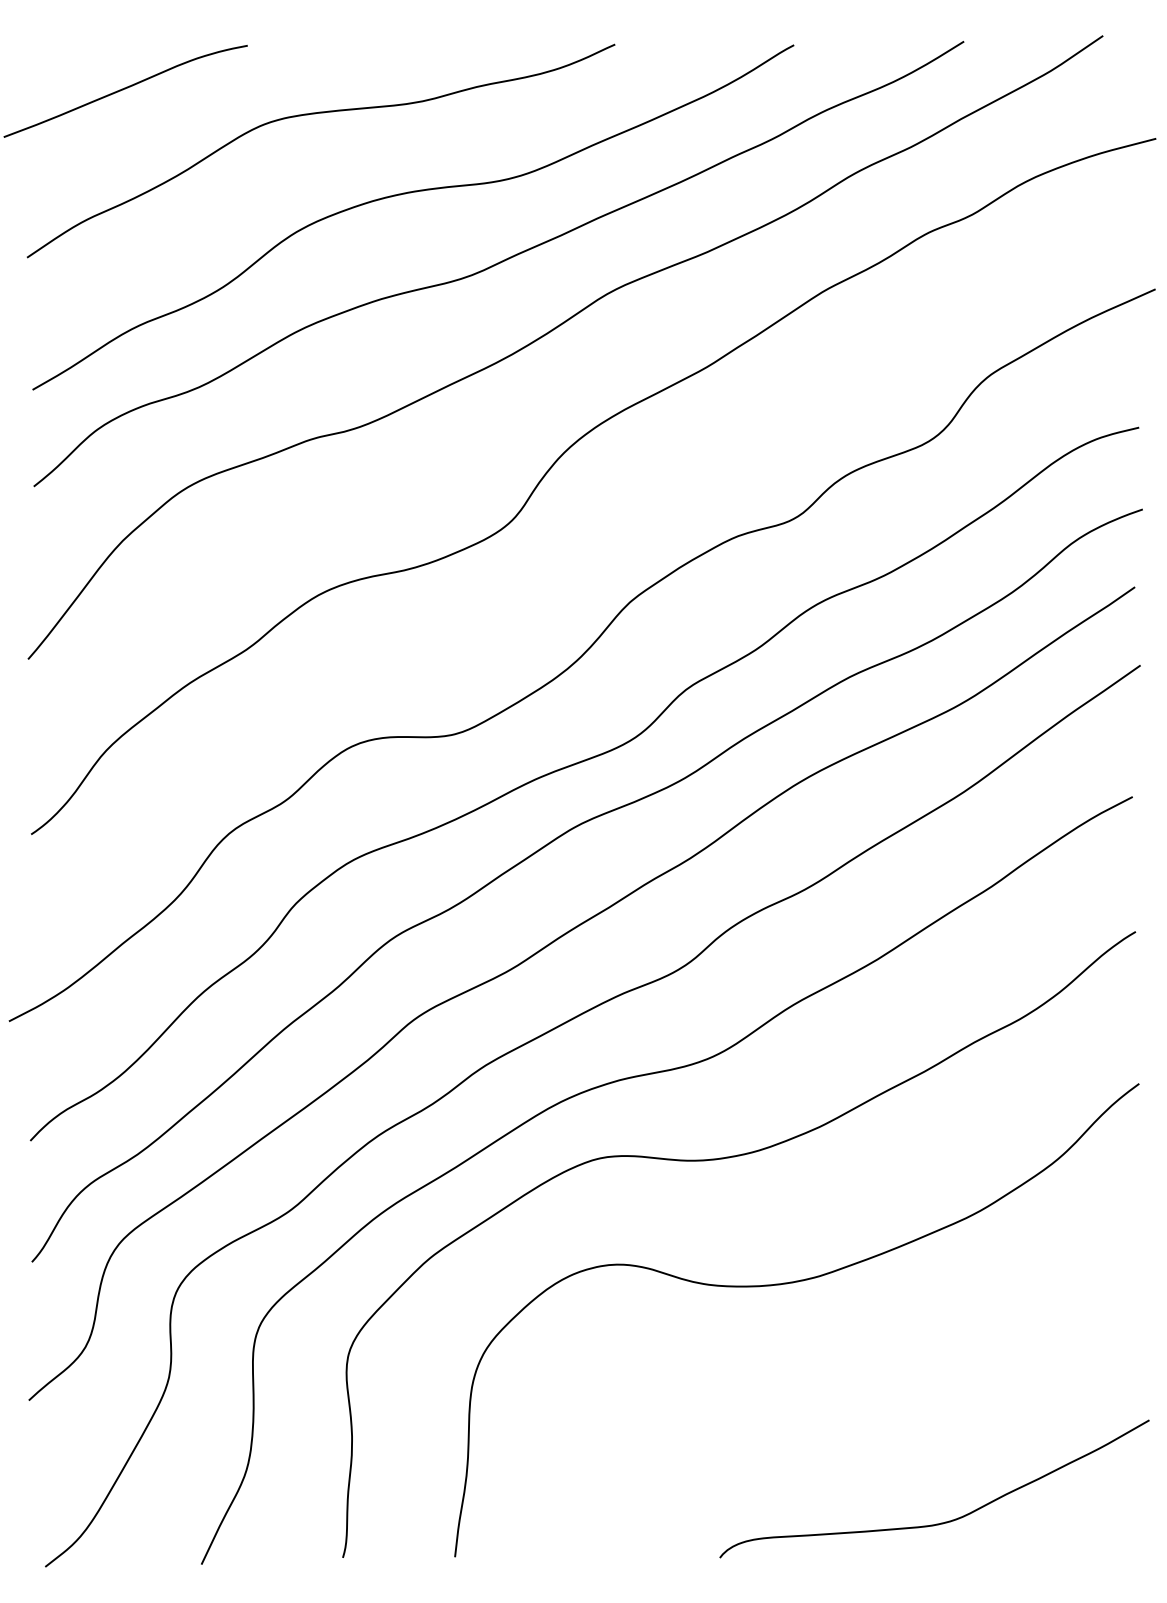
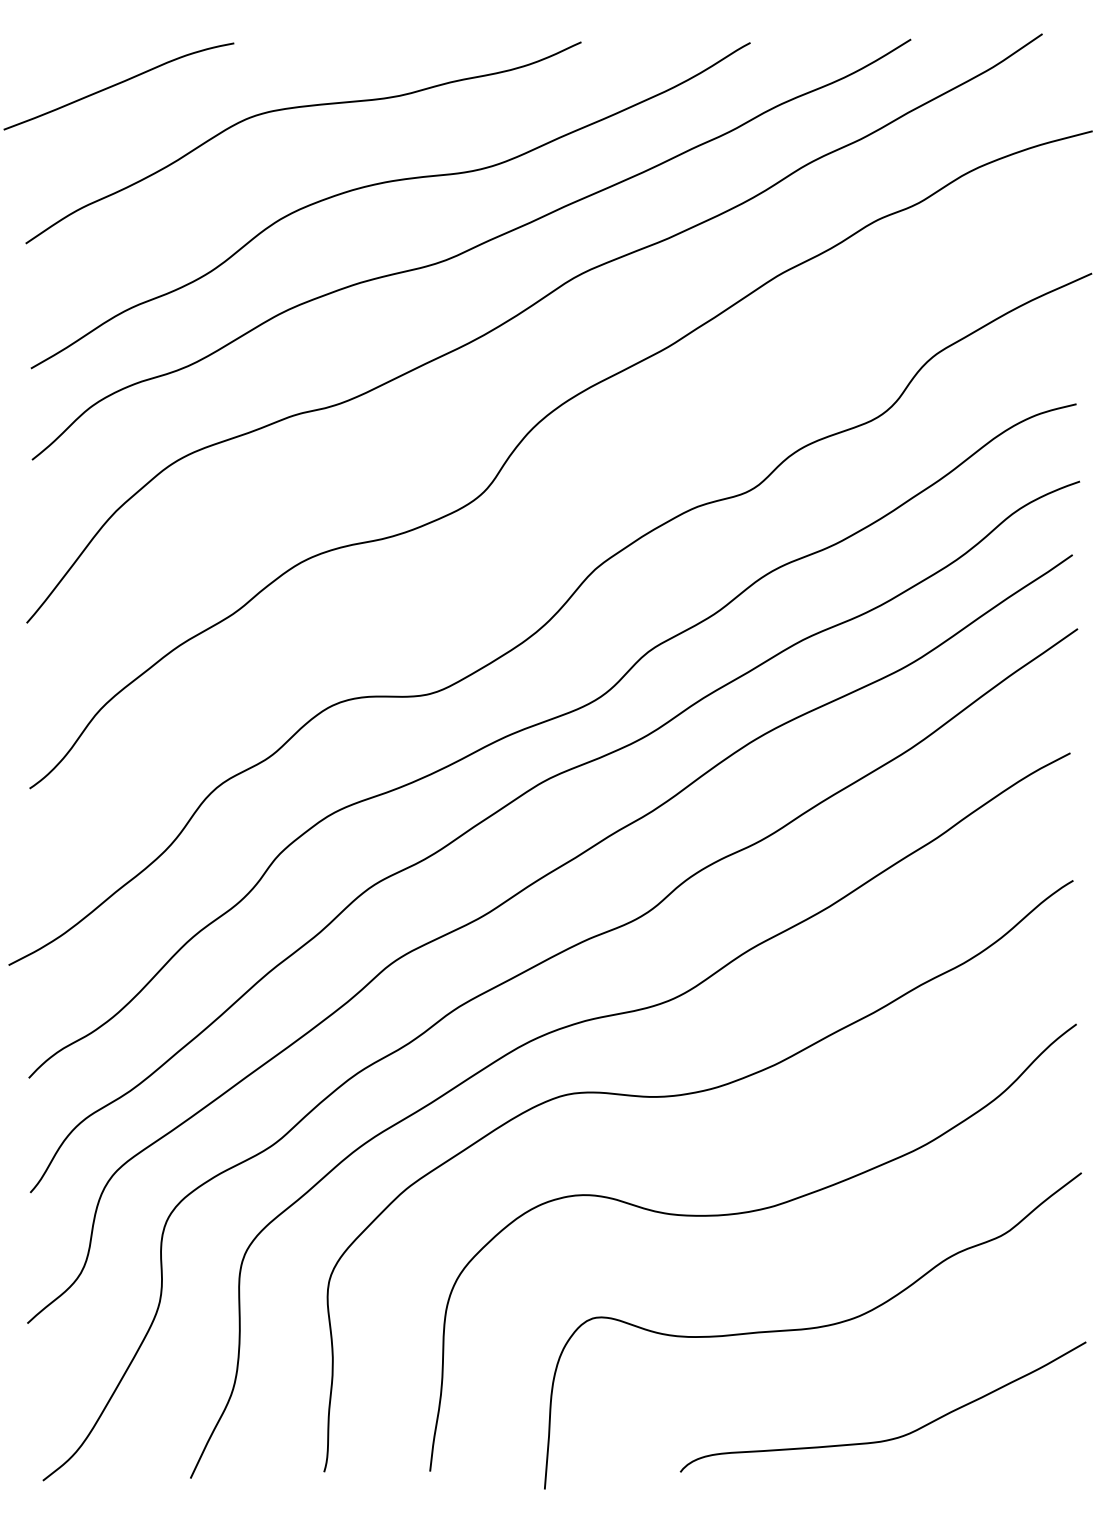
curve: (859, 1406) -> (812, 1329), added

